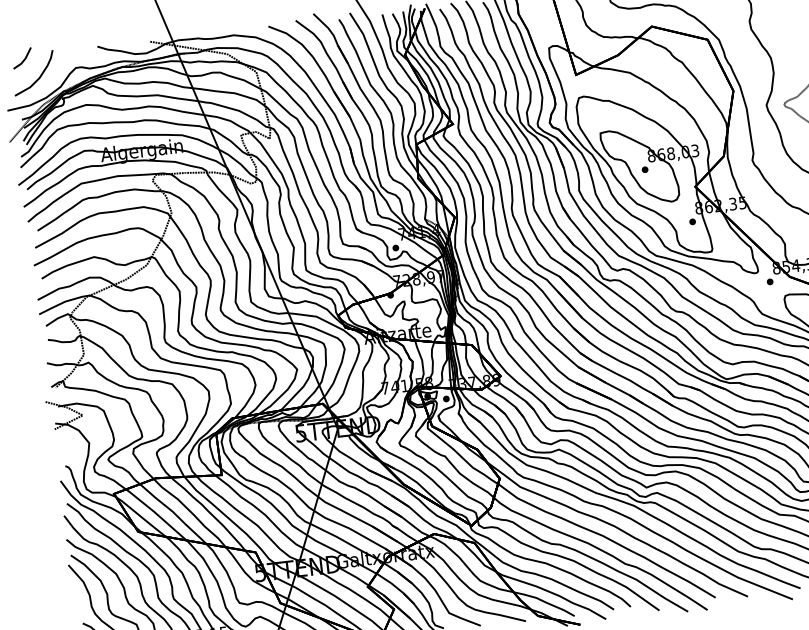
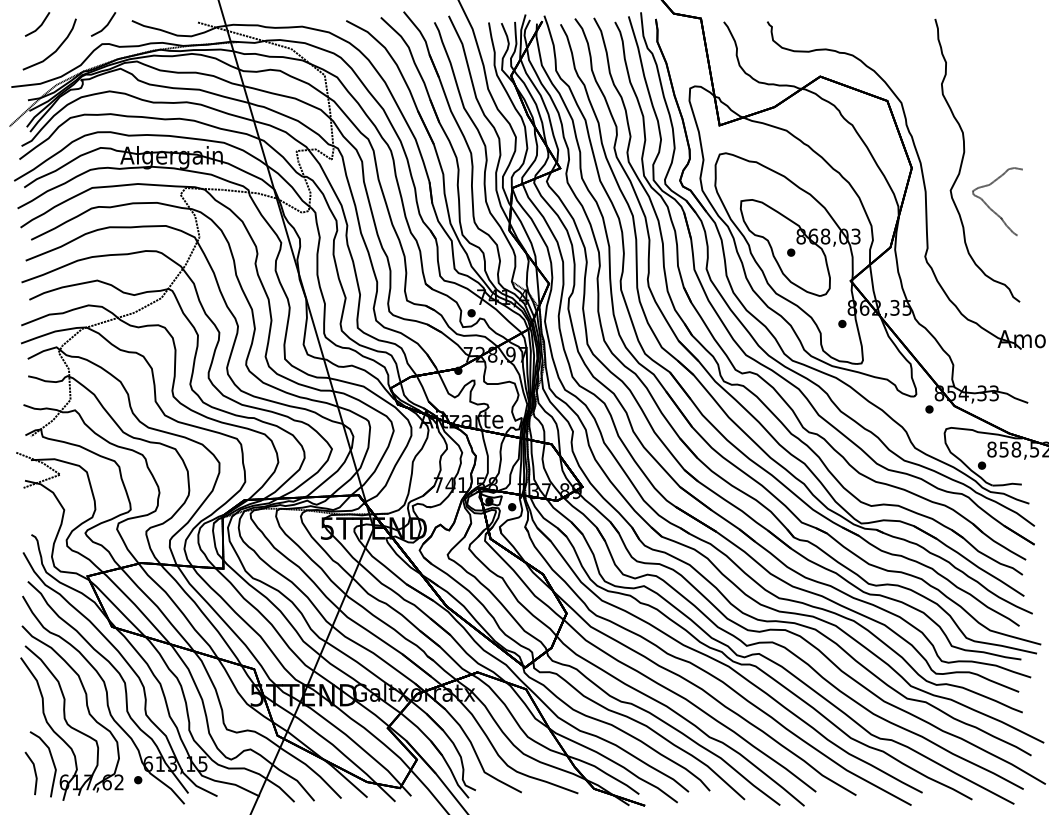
line: (76, 52) -> (105, 25), added

